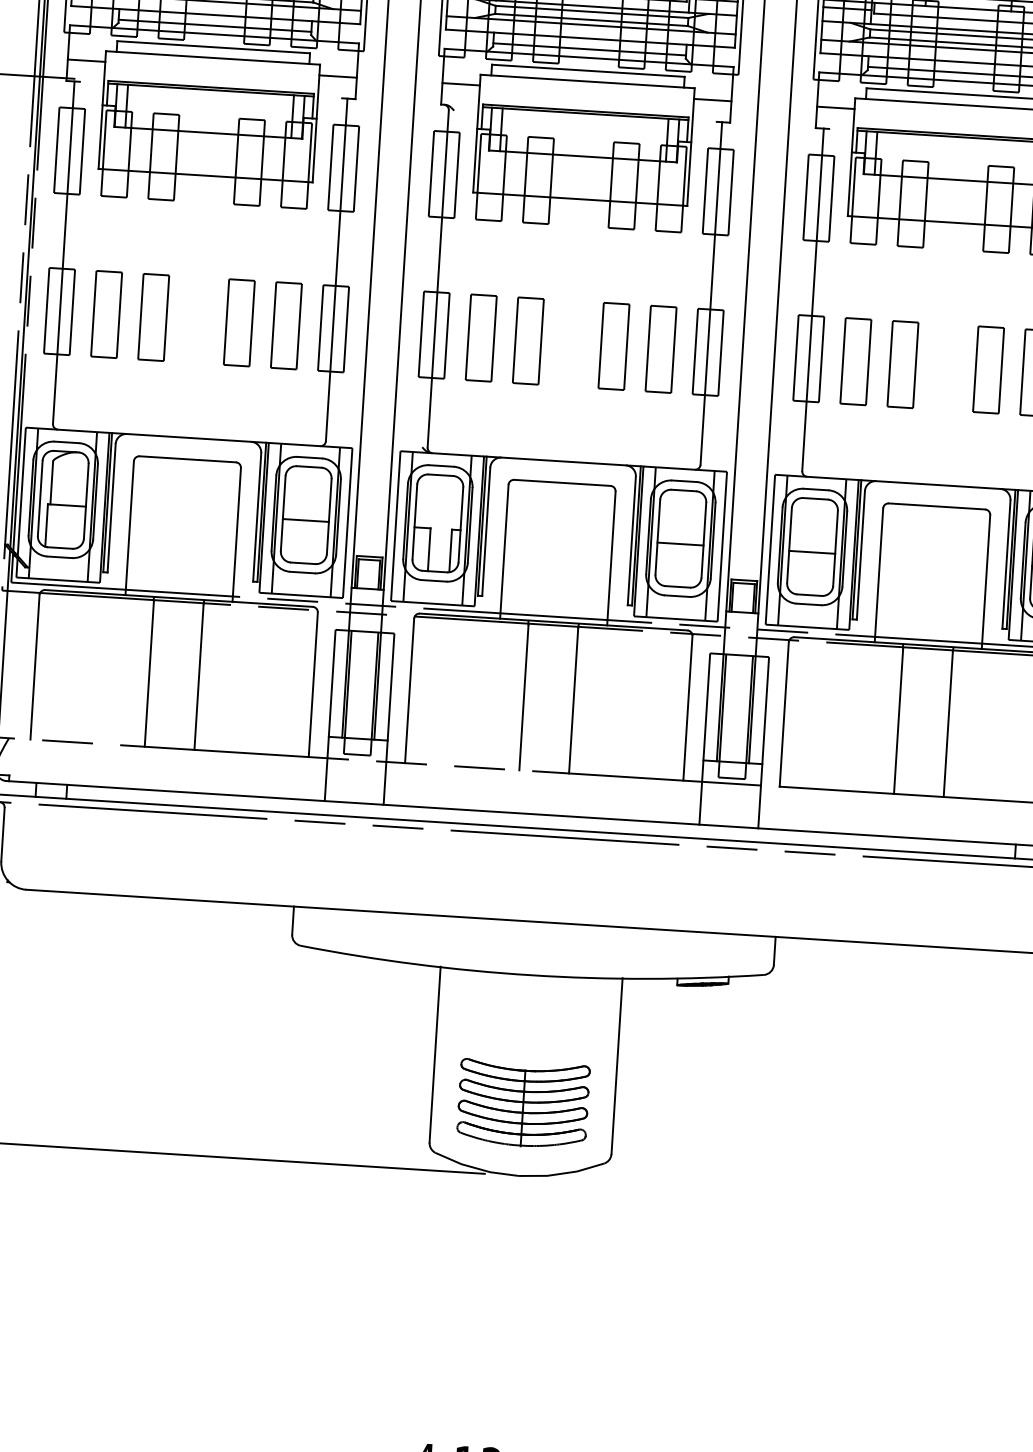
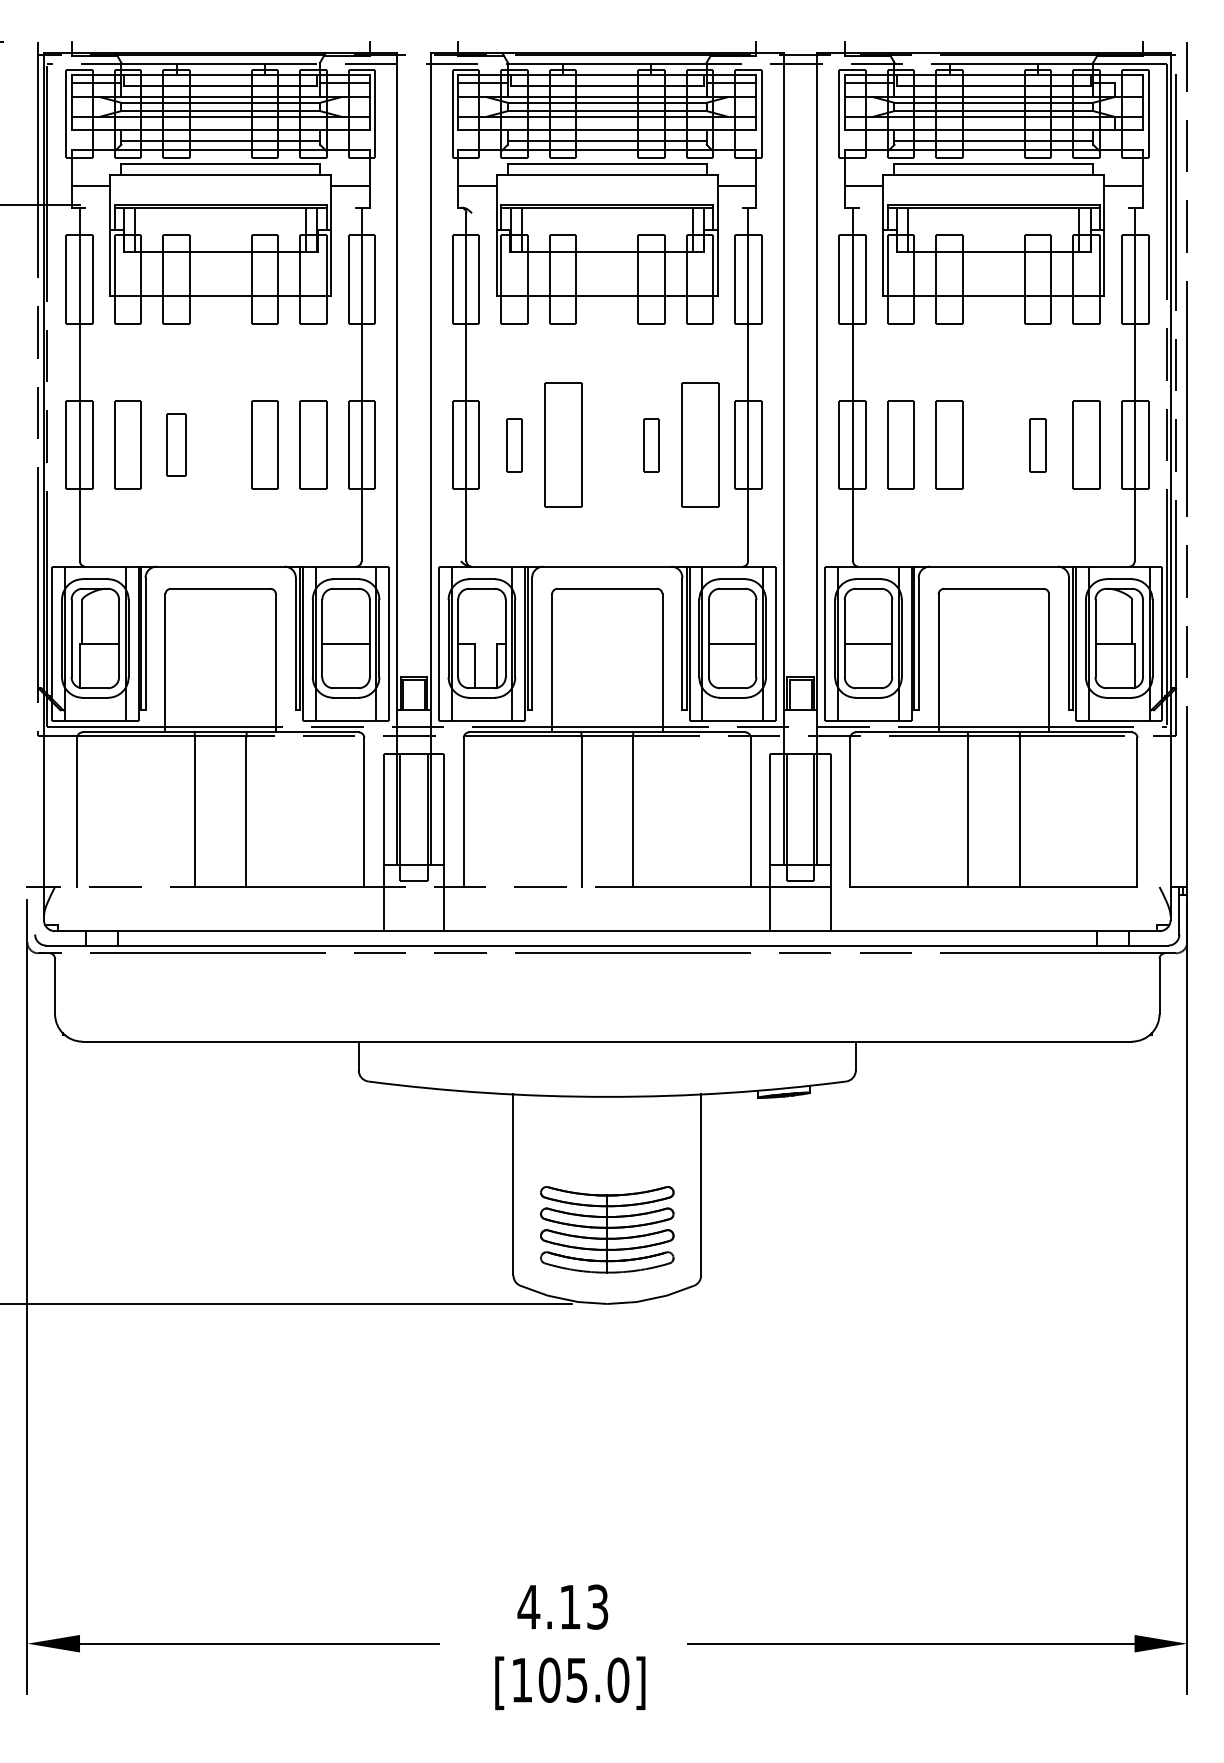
part: (153, 316) -> (176, 444), size x0.7
part: (481, 337) -> (514, 444), size x0.6
part: (527, 340) -> (562, 444), size x1.4
part: (614, 345) -> (651, 444), size x0.6
part: (660, 348) -> (699, 444), size x1.4
part: (988, 369) -> (1037, 444), size x0.6

